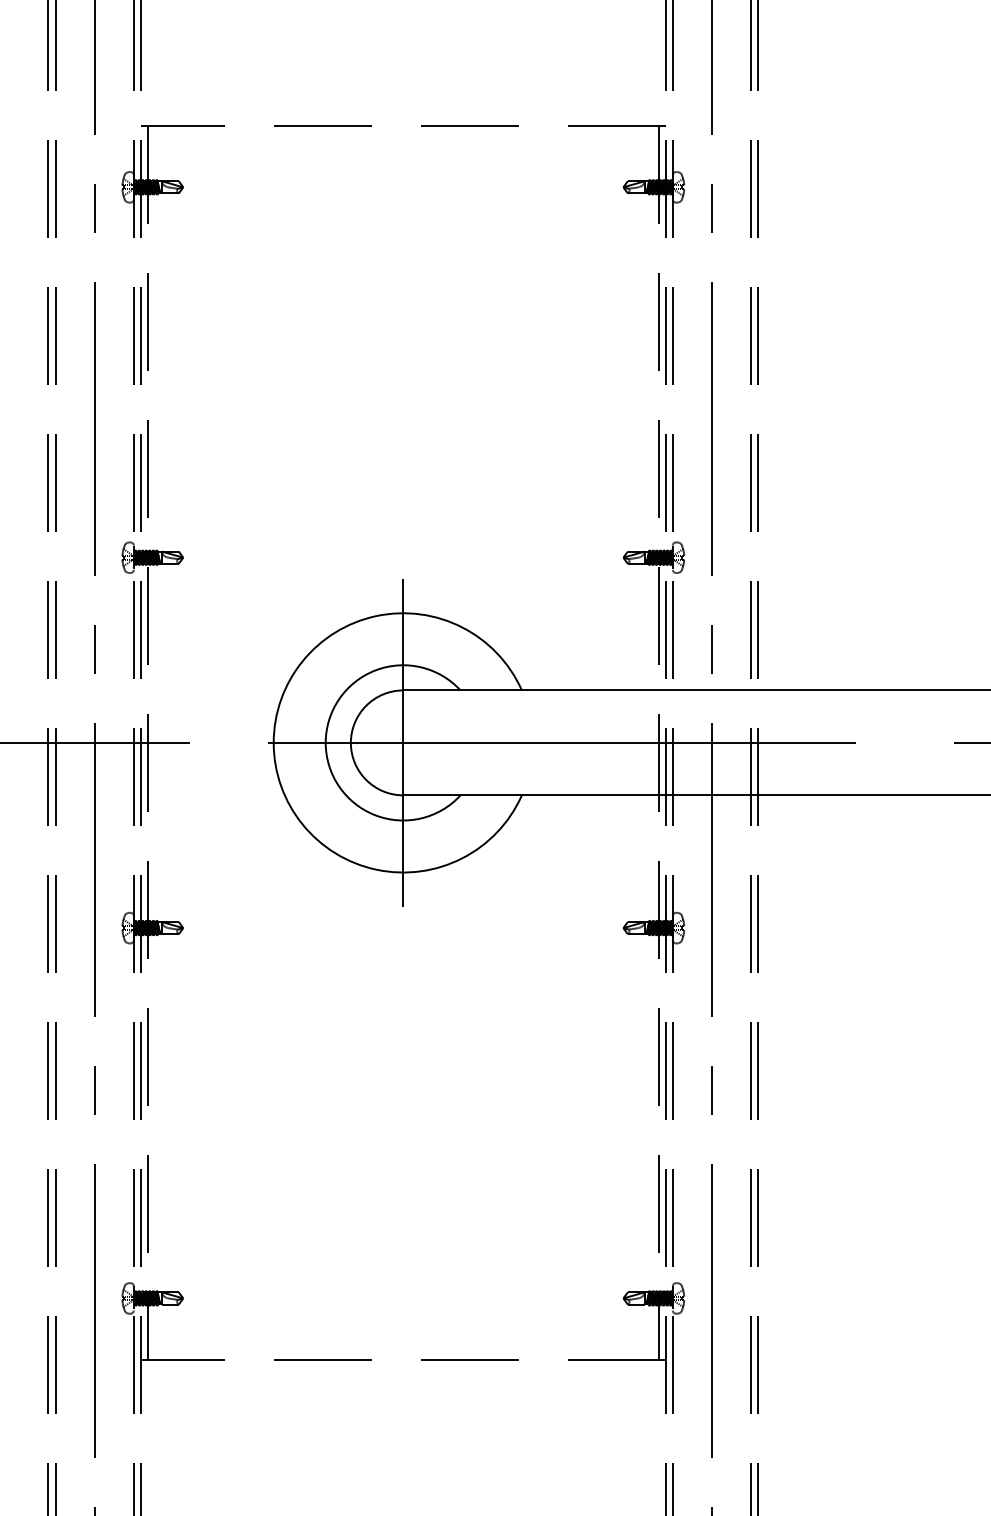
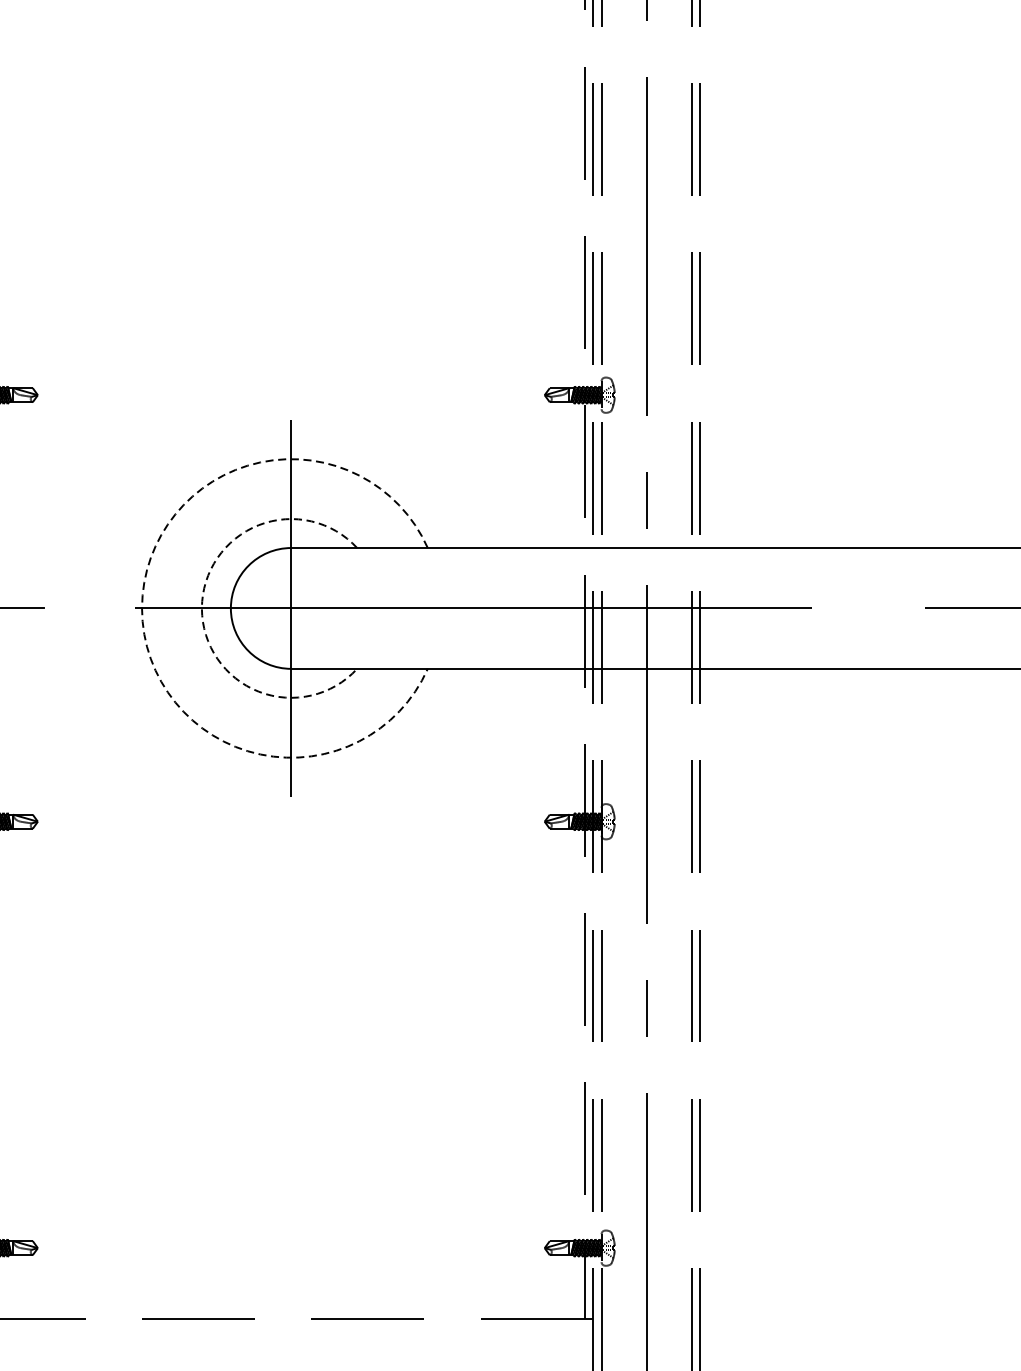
arc: (273, 742) -> (141, 607), solid -> dashed
arc: (325, 742) -> (201, 607), solid -> dashed

